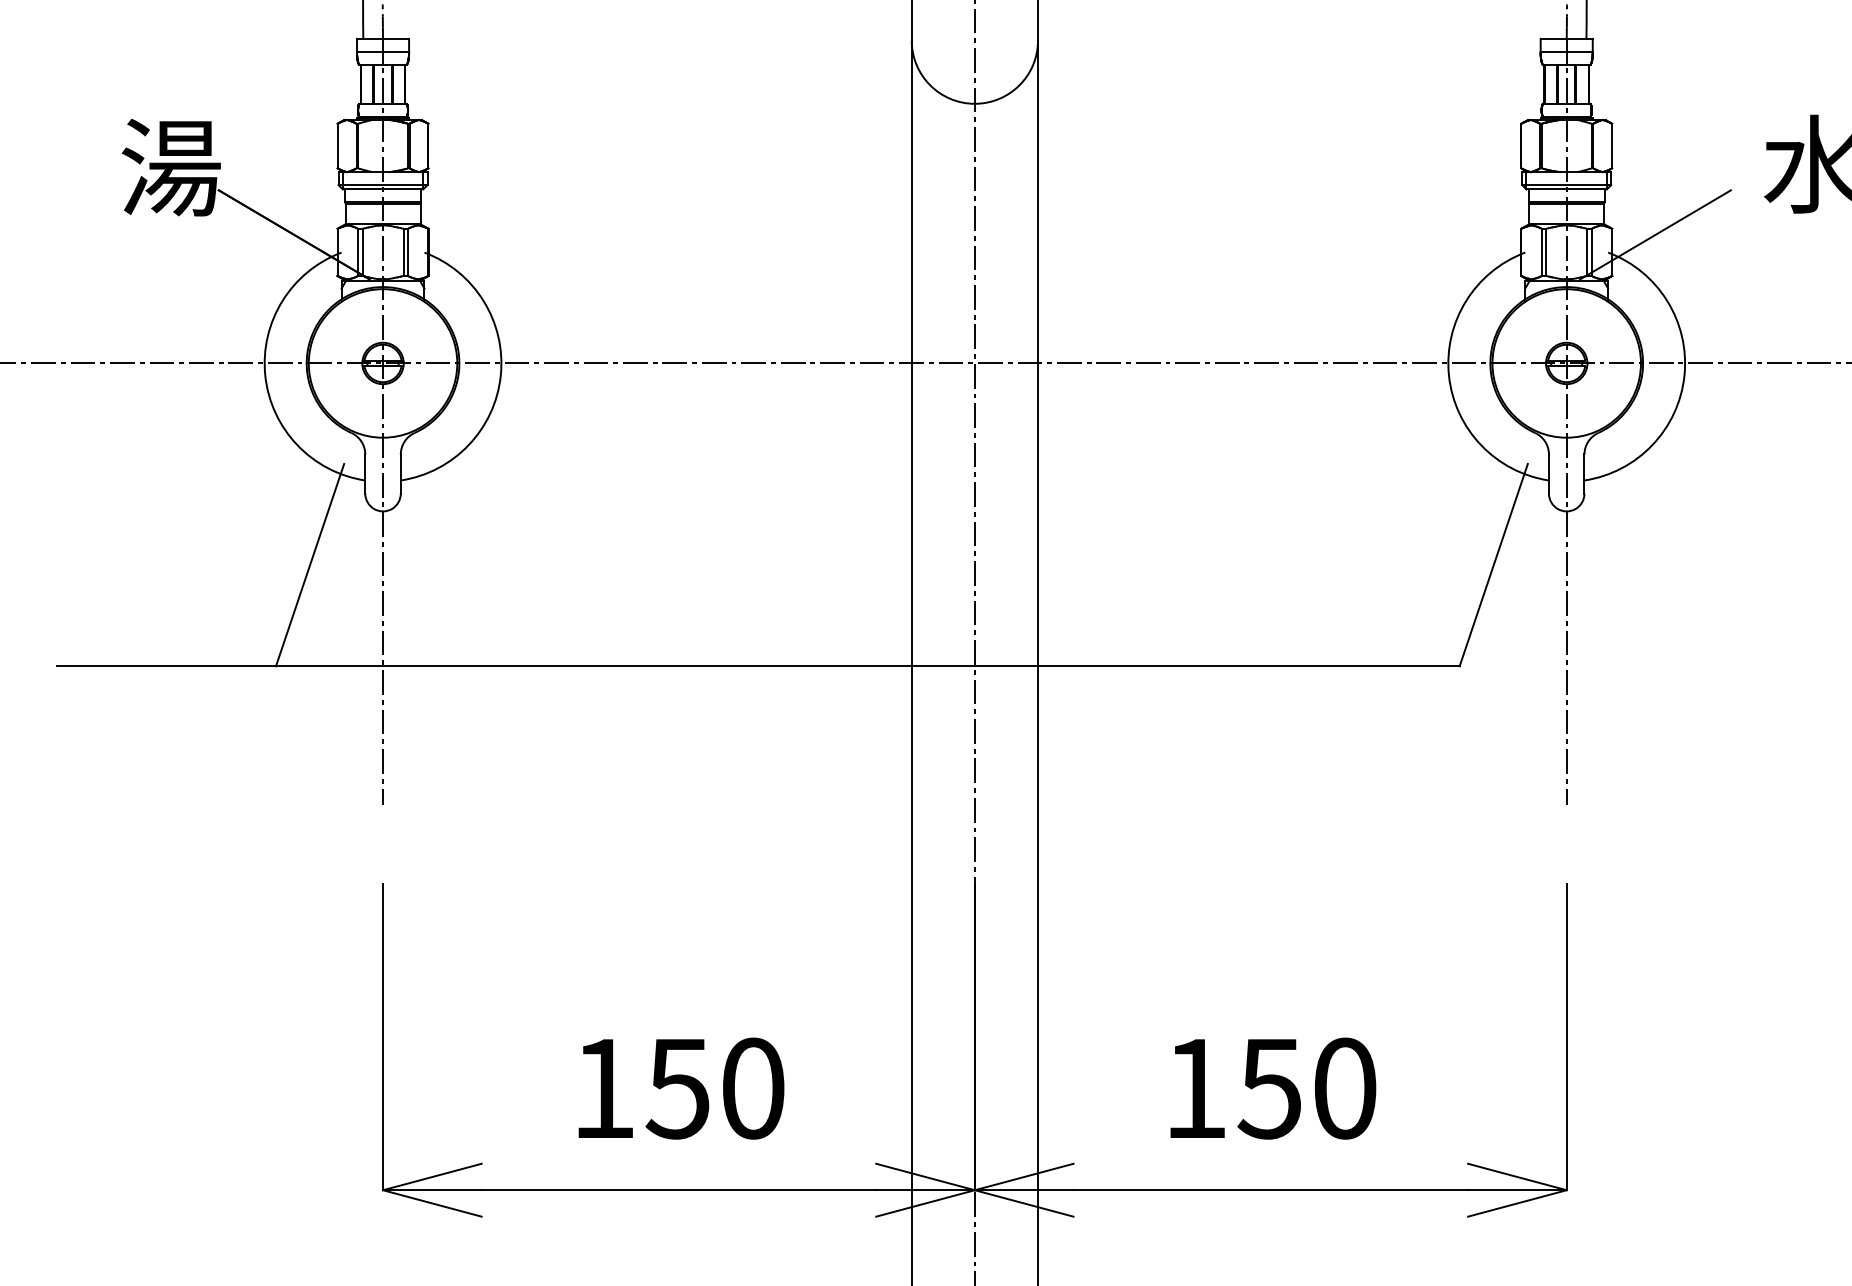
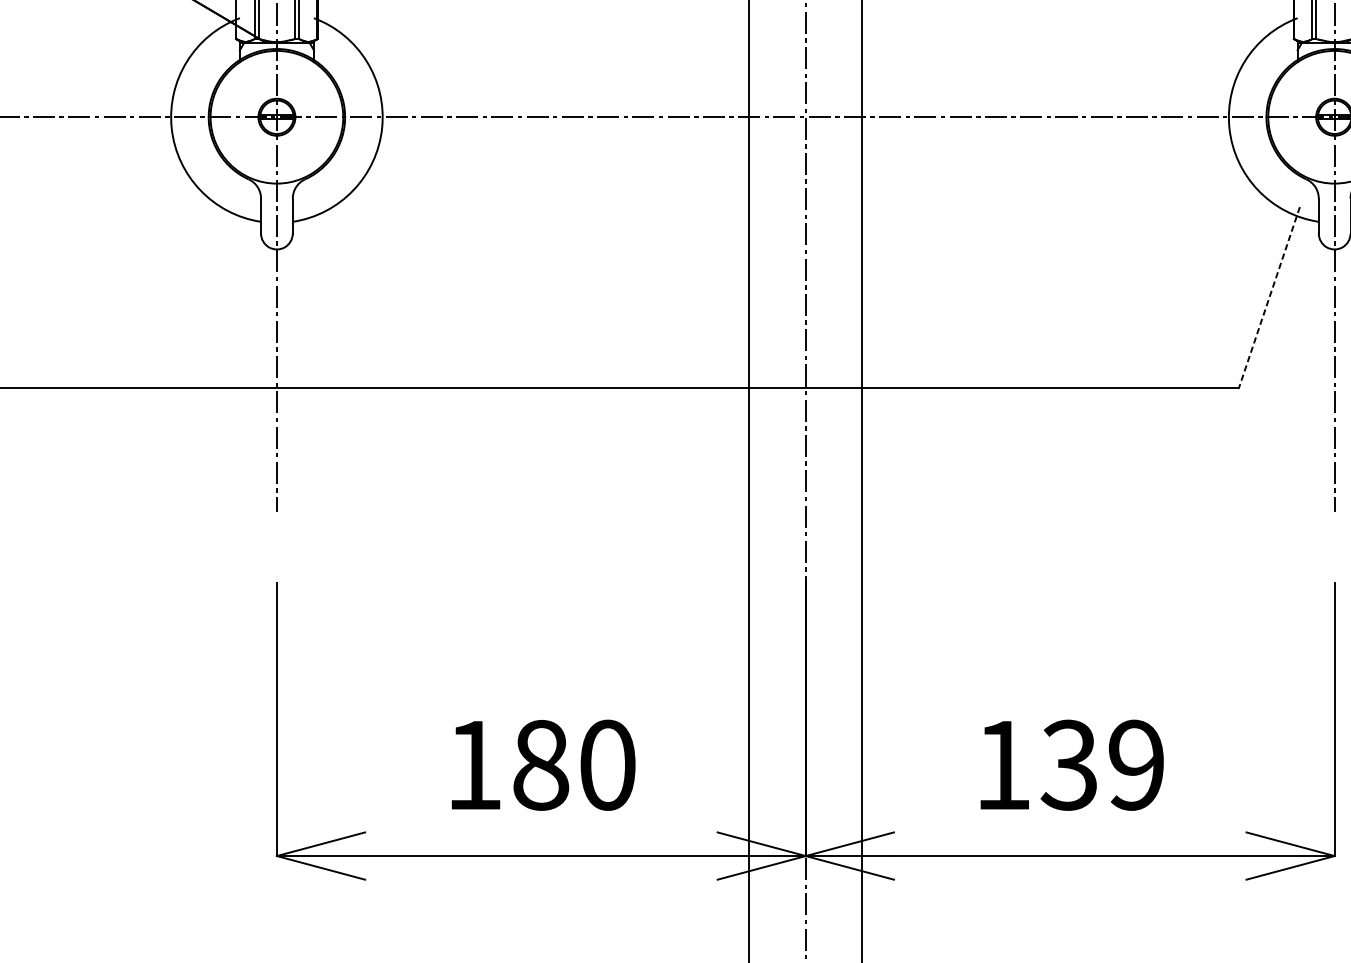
line: (310, 564) -> (212, 296), removed
line: (1493, 565) -> (1269, 297), solid -> dashed
text: (677, 1088) -> (540, 765), 150 -> 180
text: (1306, 1088) -> (1102, 765), 150 -> 139

